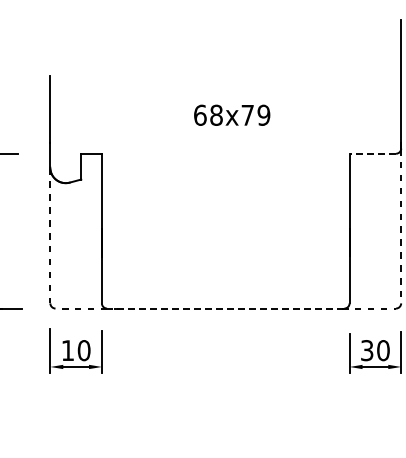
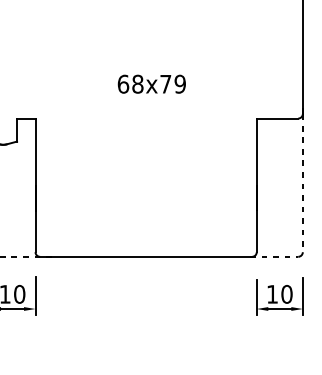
line: (372, 153) -> (277, 118), dashed -> solid
line: (225, 308) -> (145, 256), dashed -> solid
text: (367, 350) -> (272, 294), 30 -> 10

